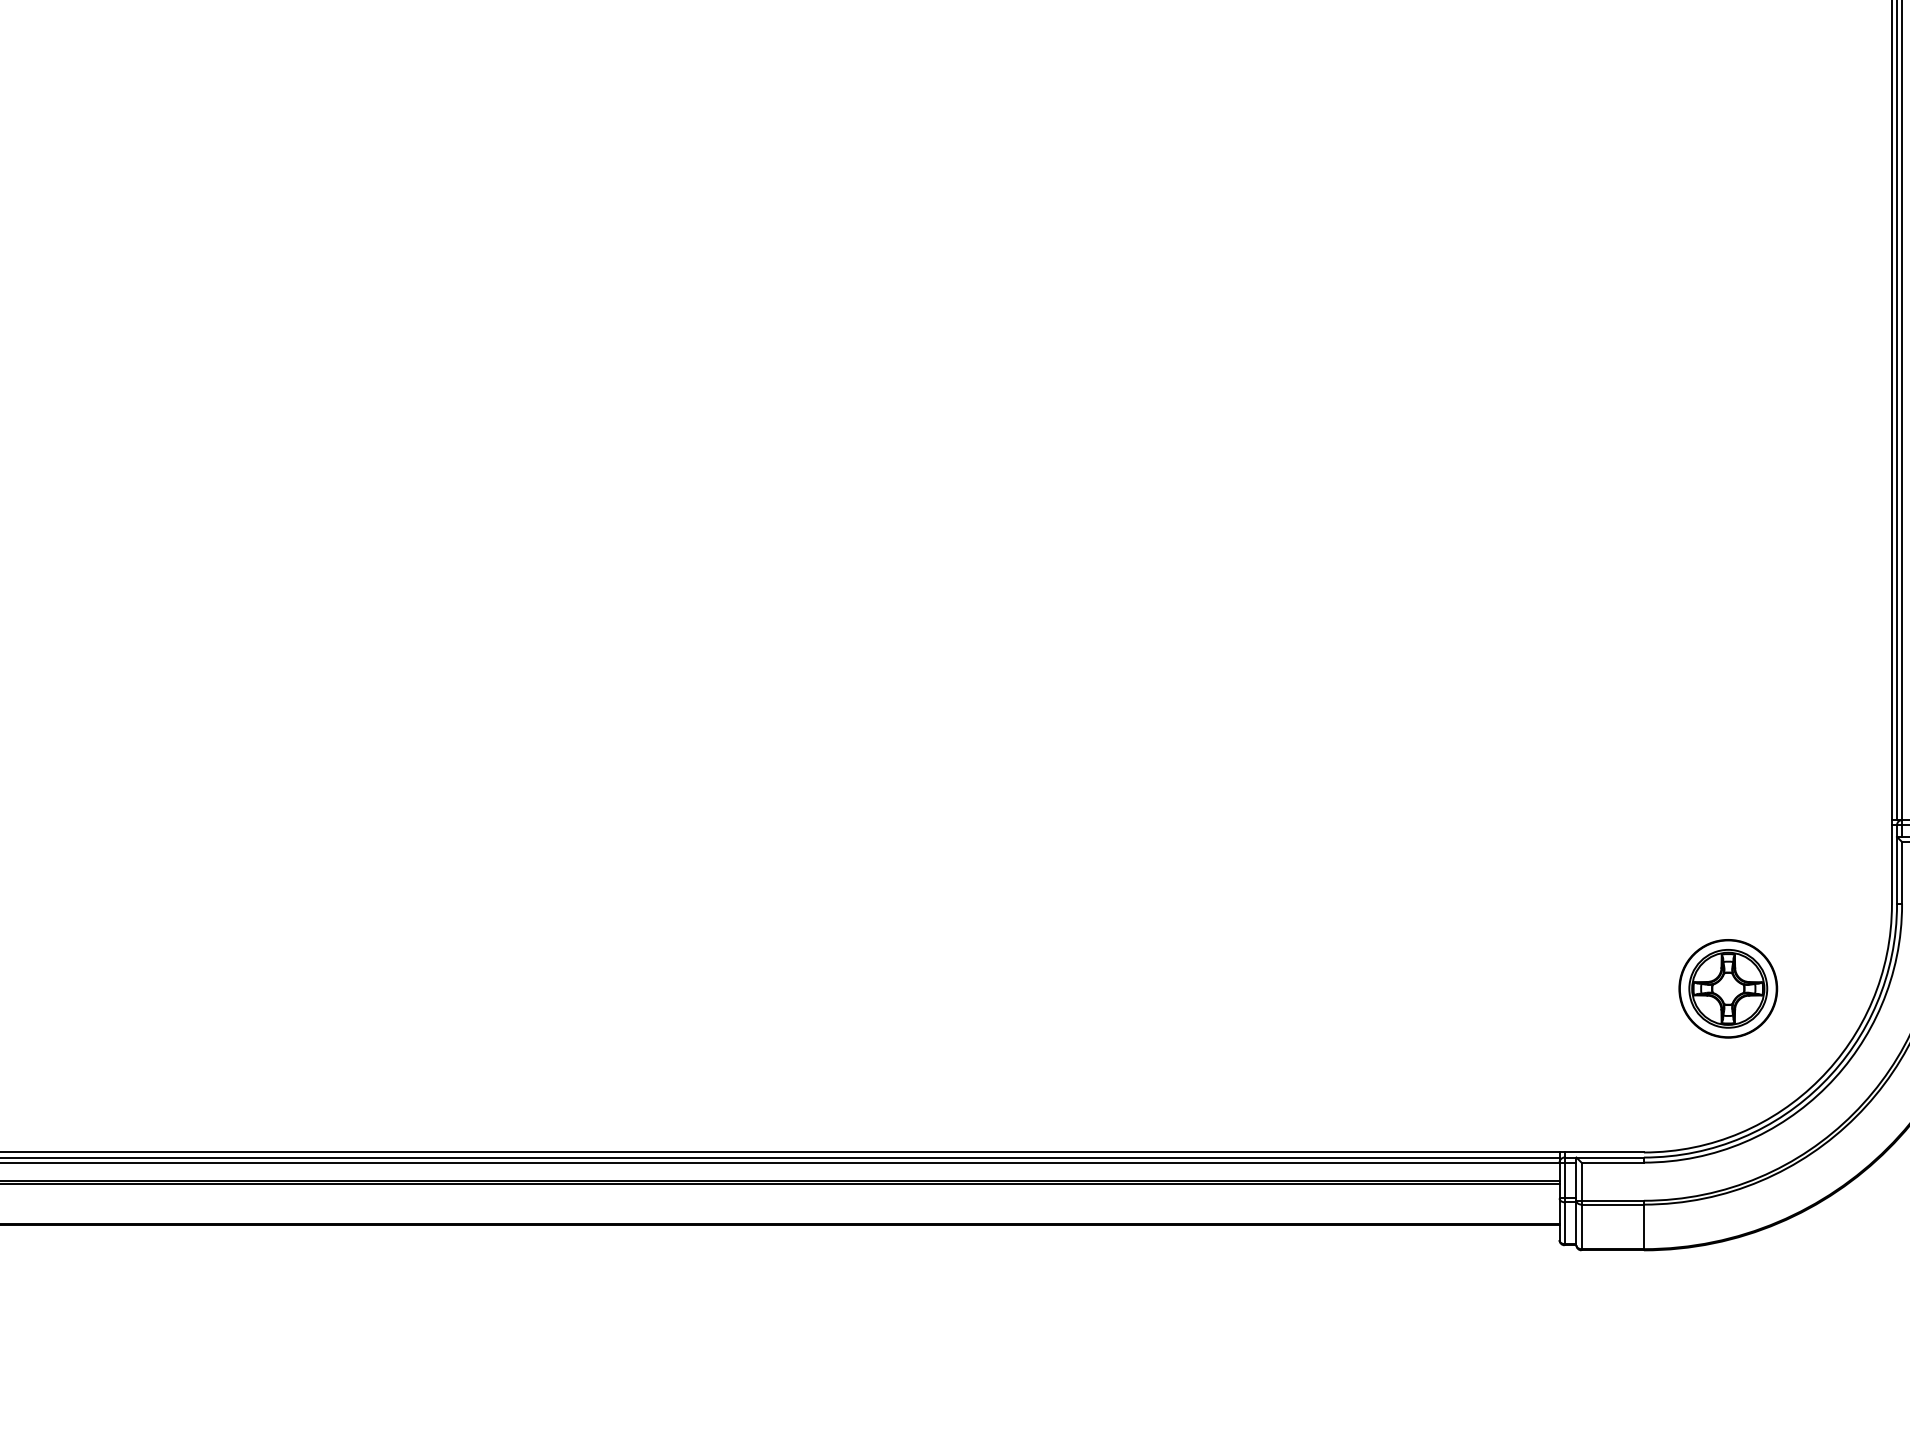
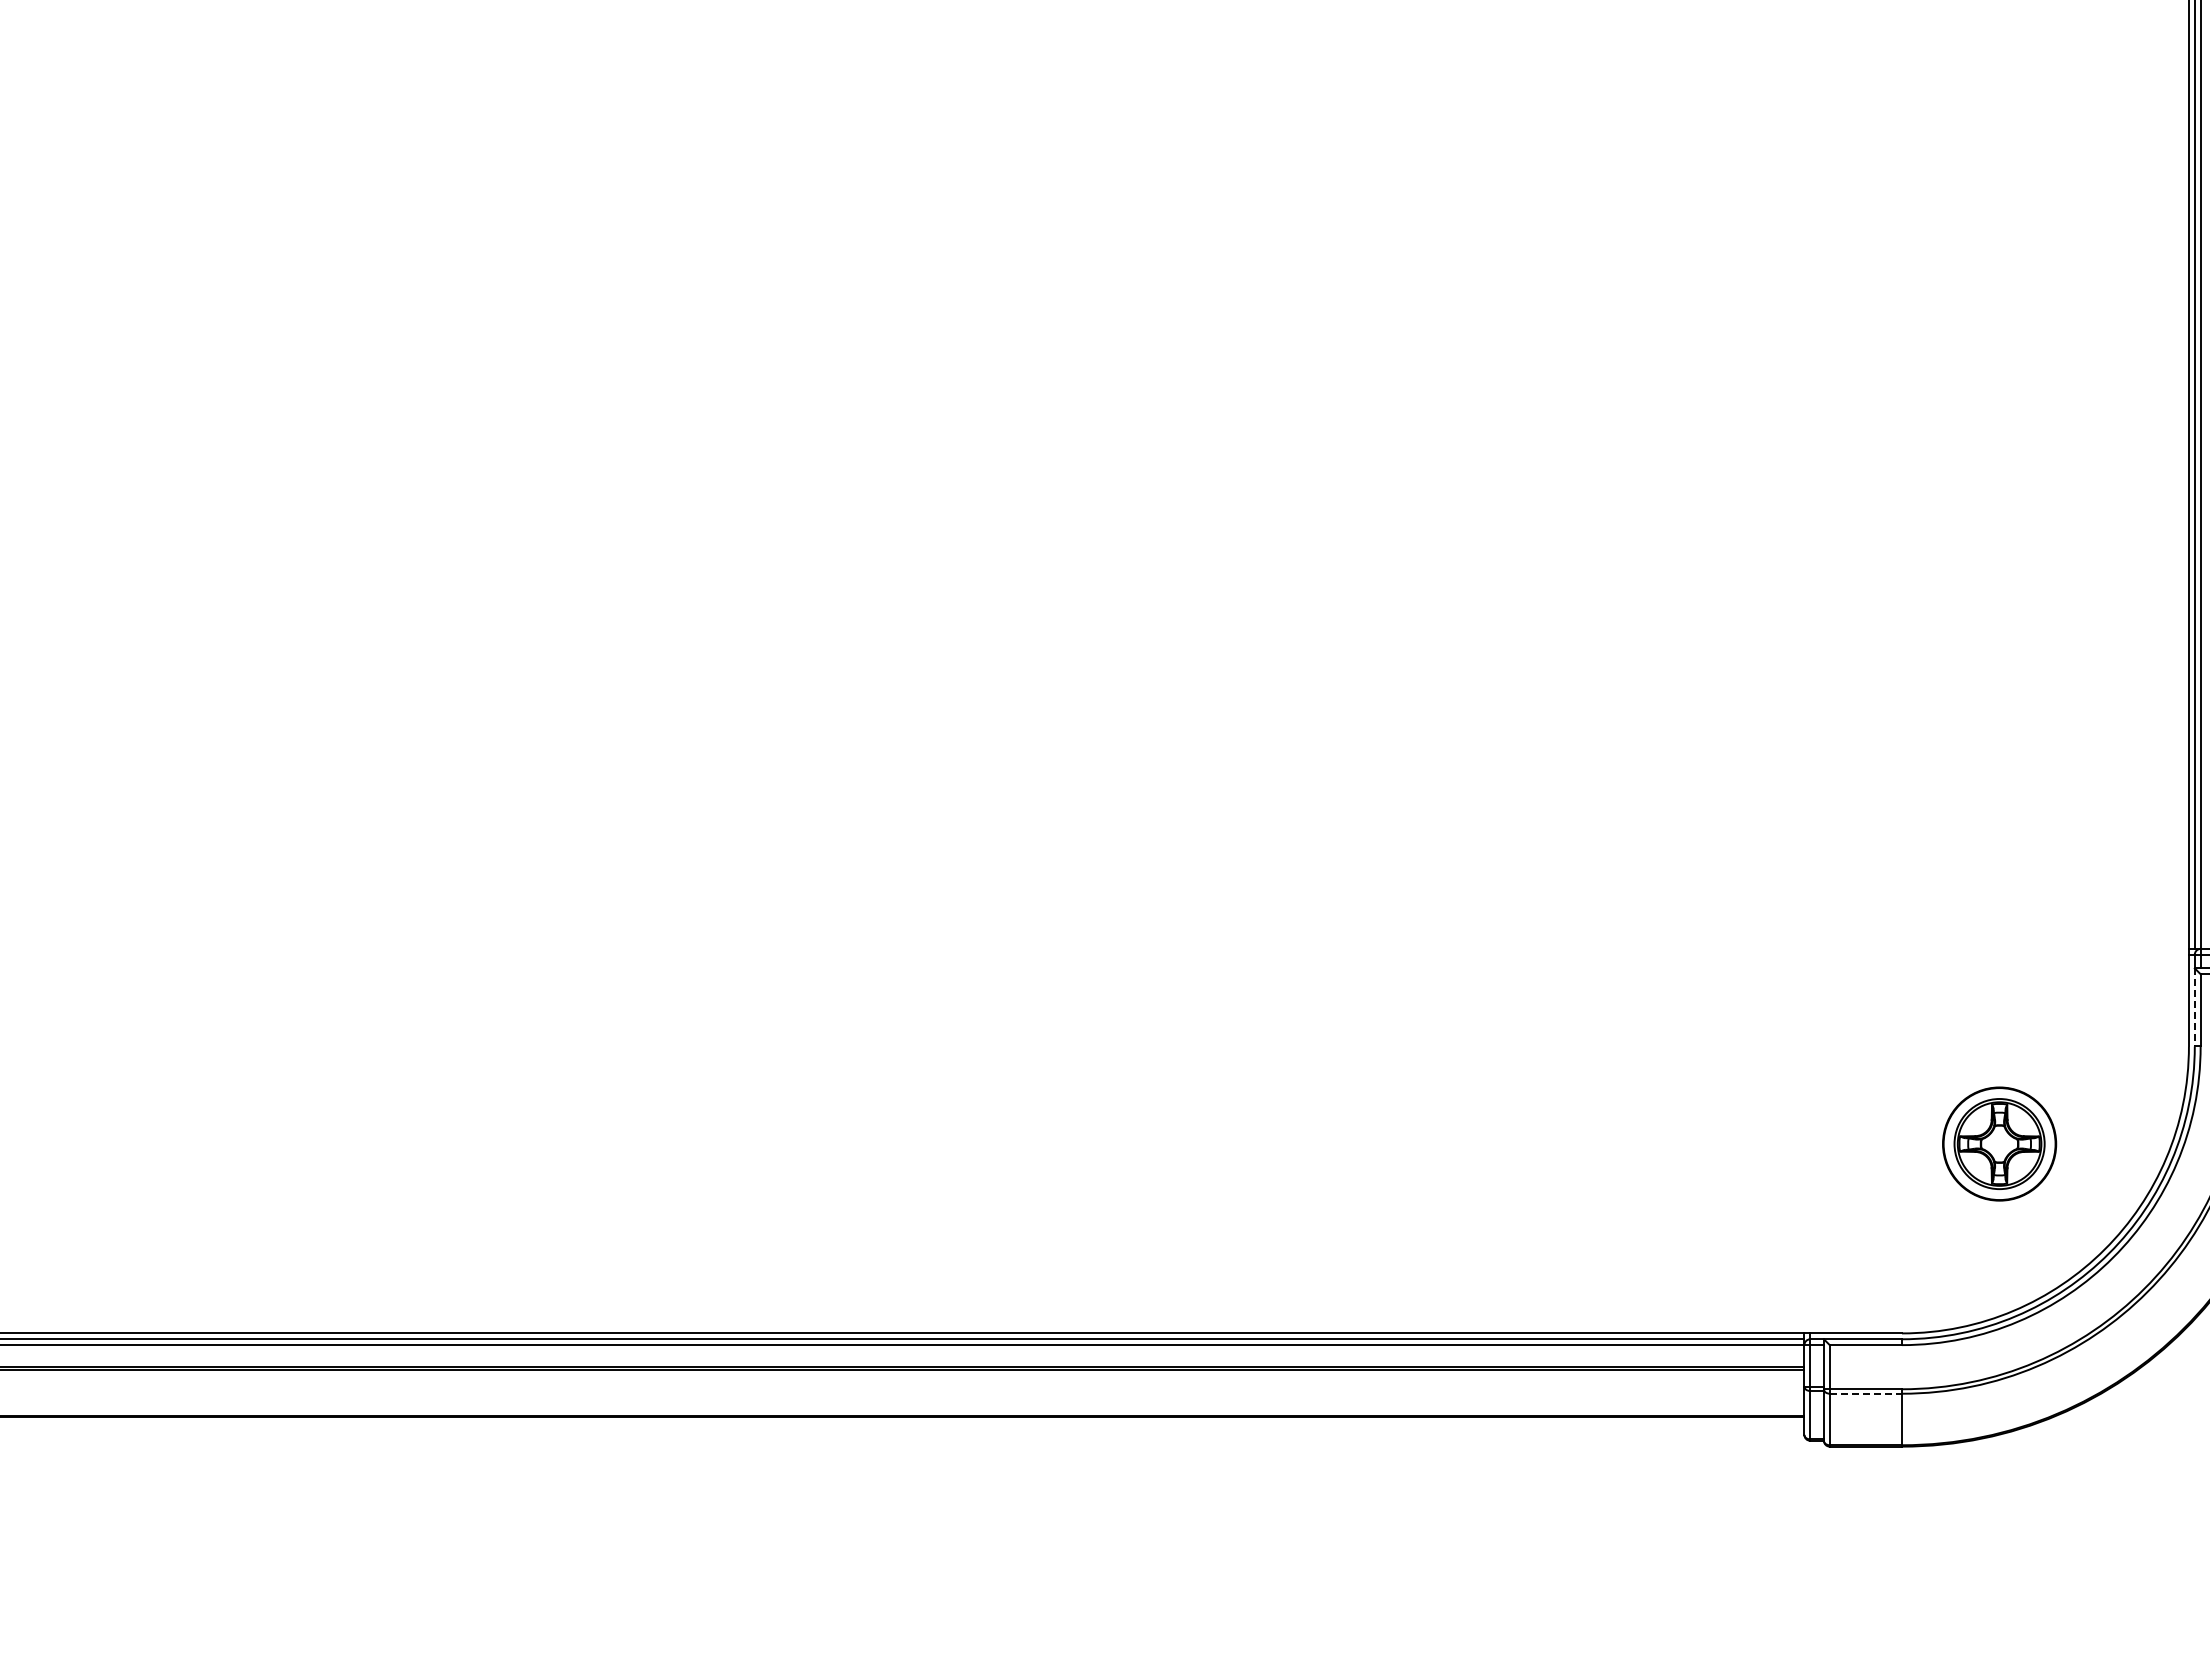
line: (1896, 870) -> (2194, 1007), solid -> dashed
line: (1613, 1204) -> (1866, 1393), solid -> dashed

